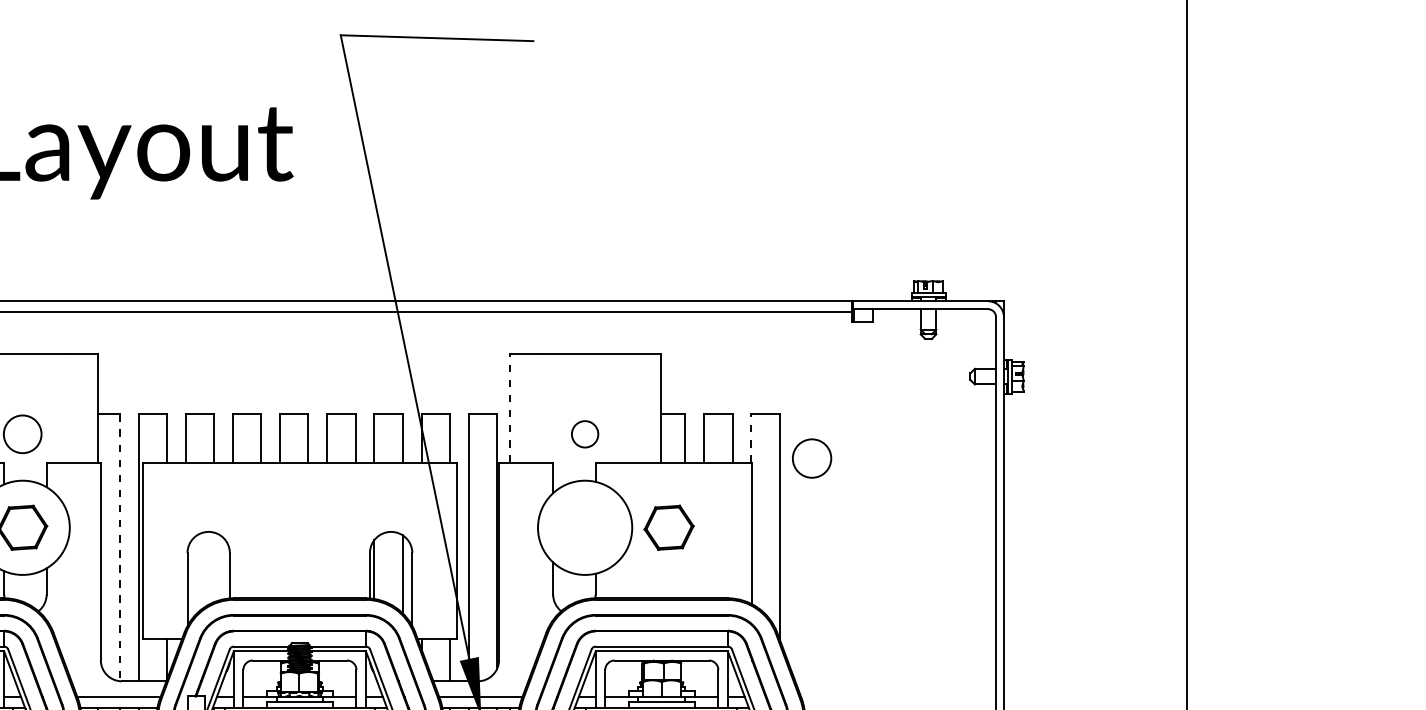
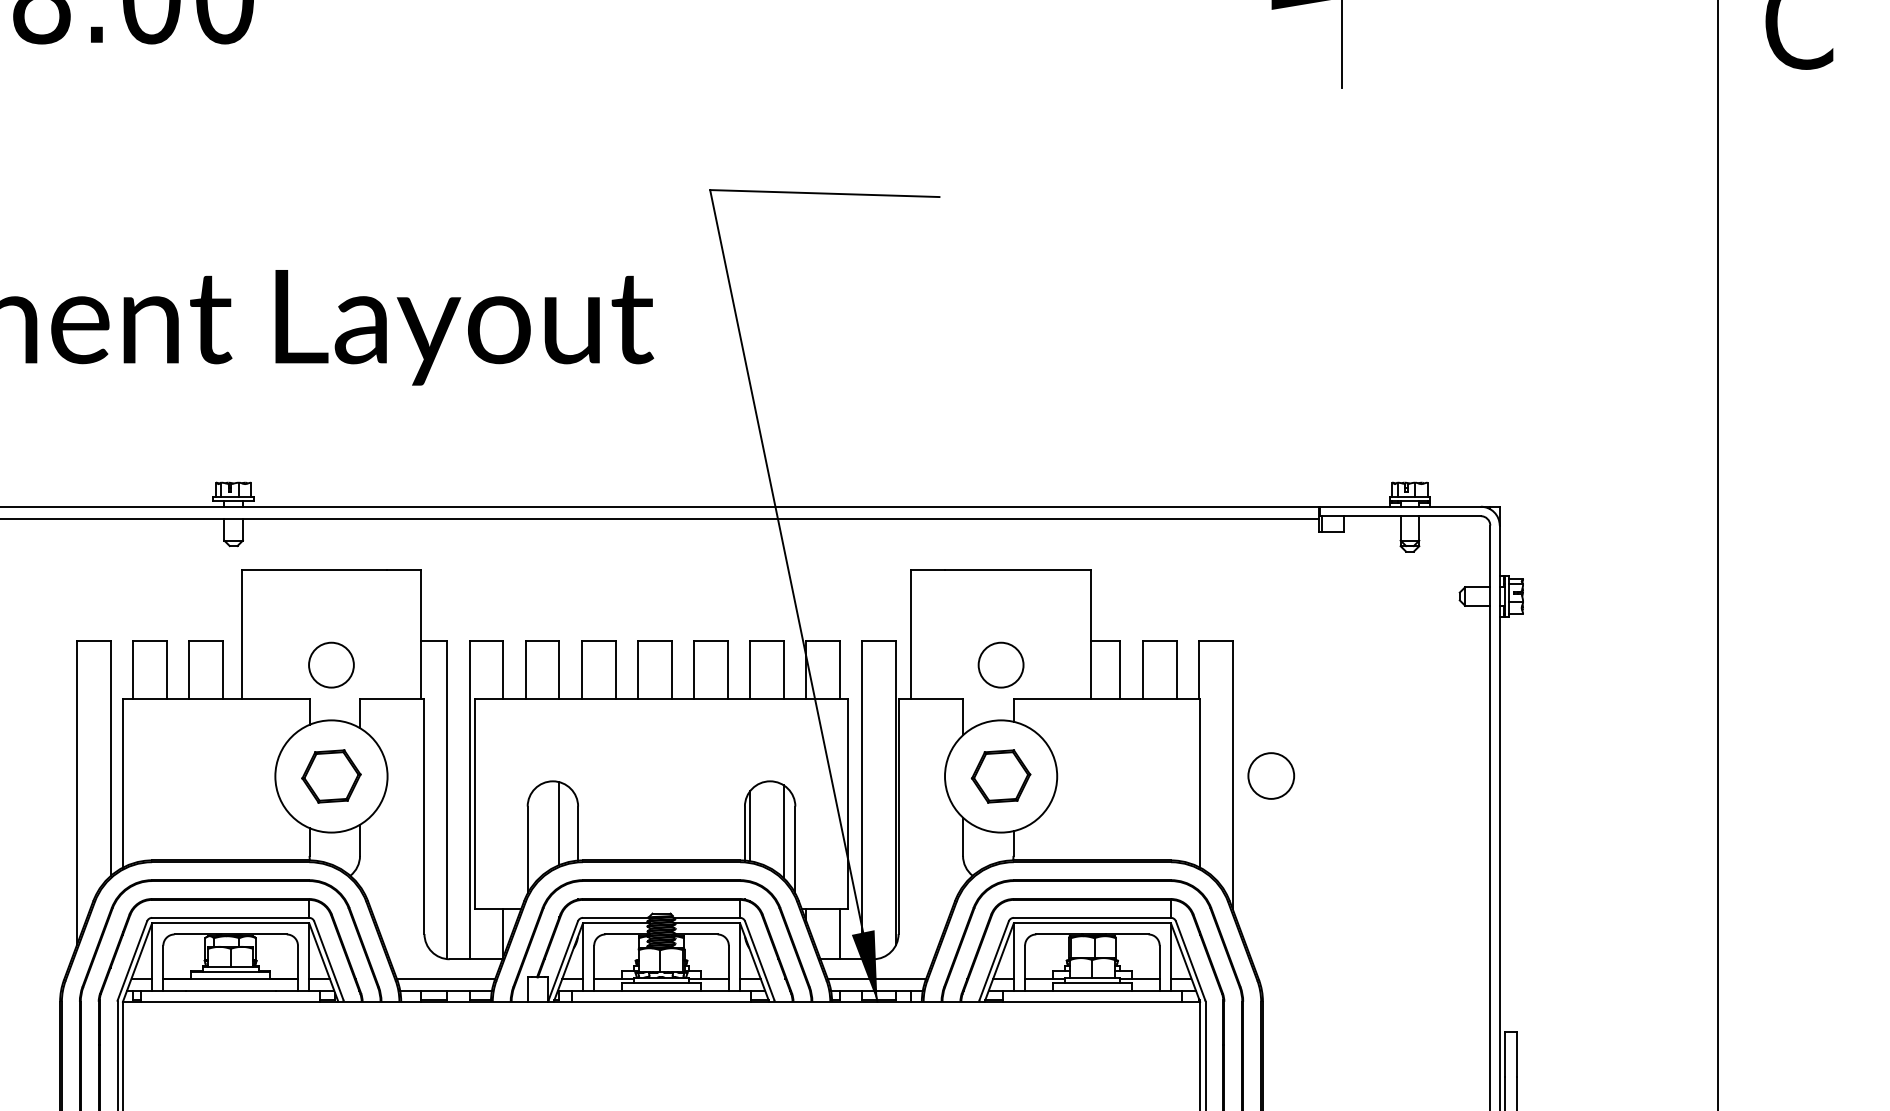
line: (509, 408) -> (911, 634), dashed -> solid
circle: (584, 433) -> (1000, 664), size x1.43
line: (751, 438) -> (1199, 670), dashed -> solid
circle: (812, 458) -> (1271, 775), moved
part: (668, 527) -> (1000, 776), moved
line: (120, 547) -> (447, 800), dashed -> solid
line: (214, 567) -> (559, 823), added

